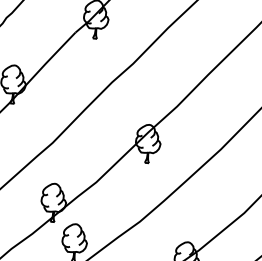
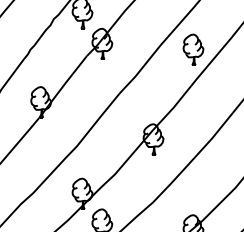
part: (208, 37) -> (193, 49), added

